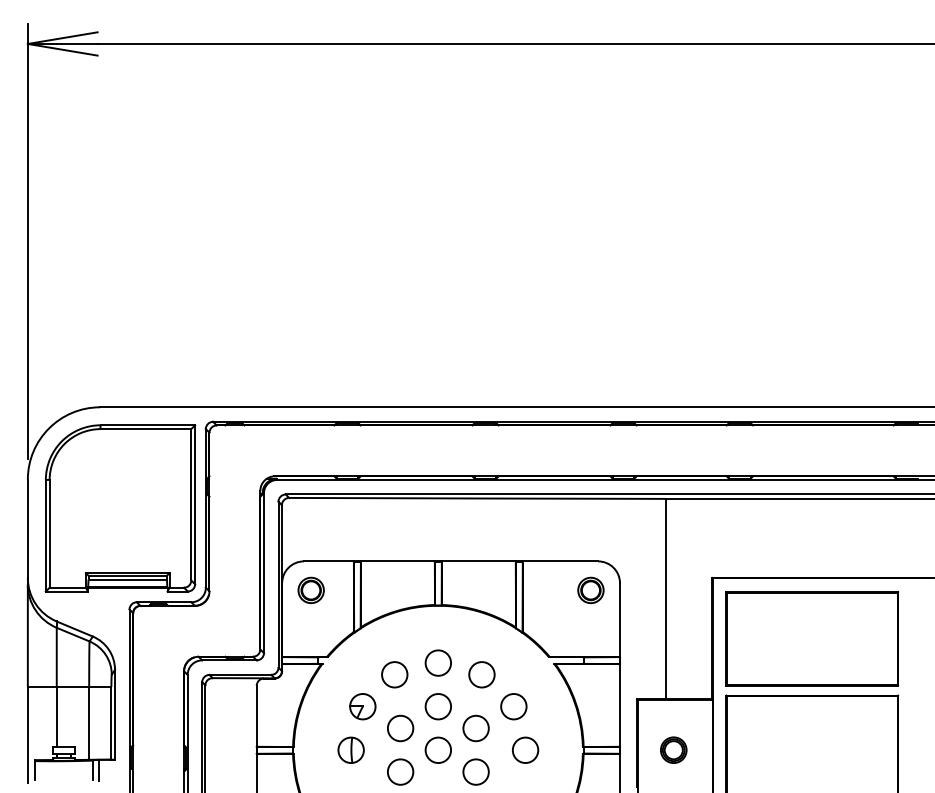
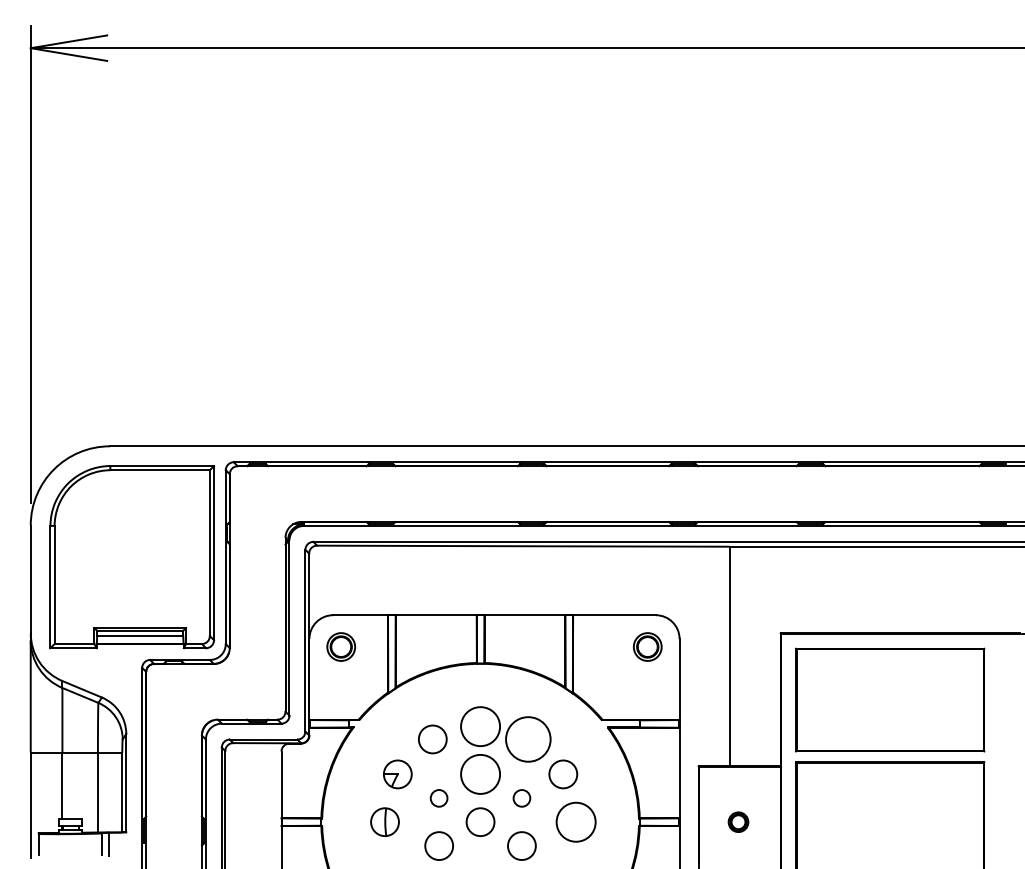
circle: (438, 662) -> (480, 726), size x1.4
circle: (482, 674) -> (528, 739), size x1.6
circle: (438, 706) -> (480, 774), size x1.4
circle: (399, 728) -> (438, 798), size x0.6
circle: (475, 728) -> (521, 798), size x0.6
circle: (524, 749) -> (575, 821), size x1.4
part: (673, 750) -> (738, 822), size x0.7

